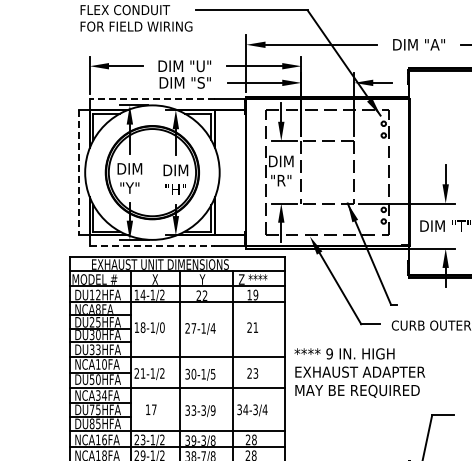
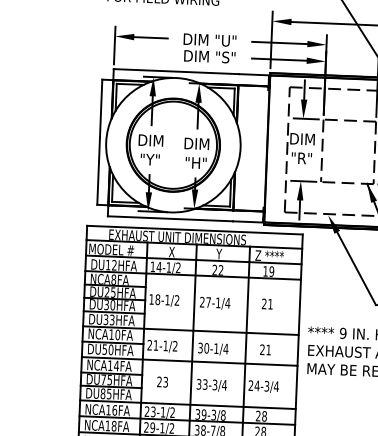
line: (152, 99) -> (176, 72), dashed -> solid
line: (78, 172) -> (99, 142), dashed -> solid
line: (152, 246) -> (170, 219), dashed -> solid
text: (162, 327) -> (177, 300), 18-1/0 -> 18-1/2
text: (255, 373) -> (268, 350), 23 -> 21
text: (212, 374) -> (225, 349), 30-1/5 -> 30-1/4
text: (98, 395) -> (110, 365), NCA34FA -> NCA14FA
text: (150, 409) -> (161, 381), 17 -> 23
text: (212, 410) -> (223, 385), 33-3/9 -> 33-3/4
text: (239, 410) -> (250, 386), 34-3/4 -> 24-3/4

